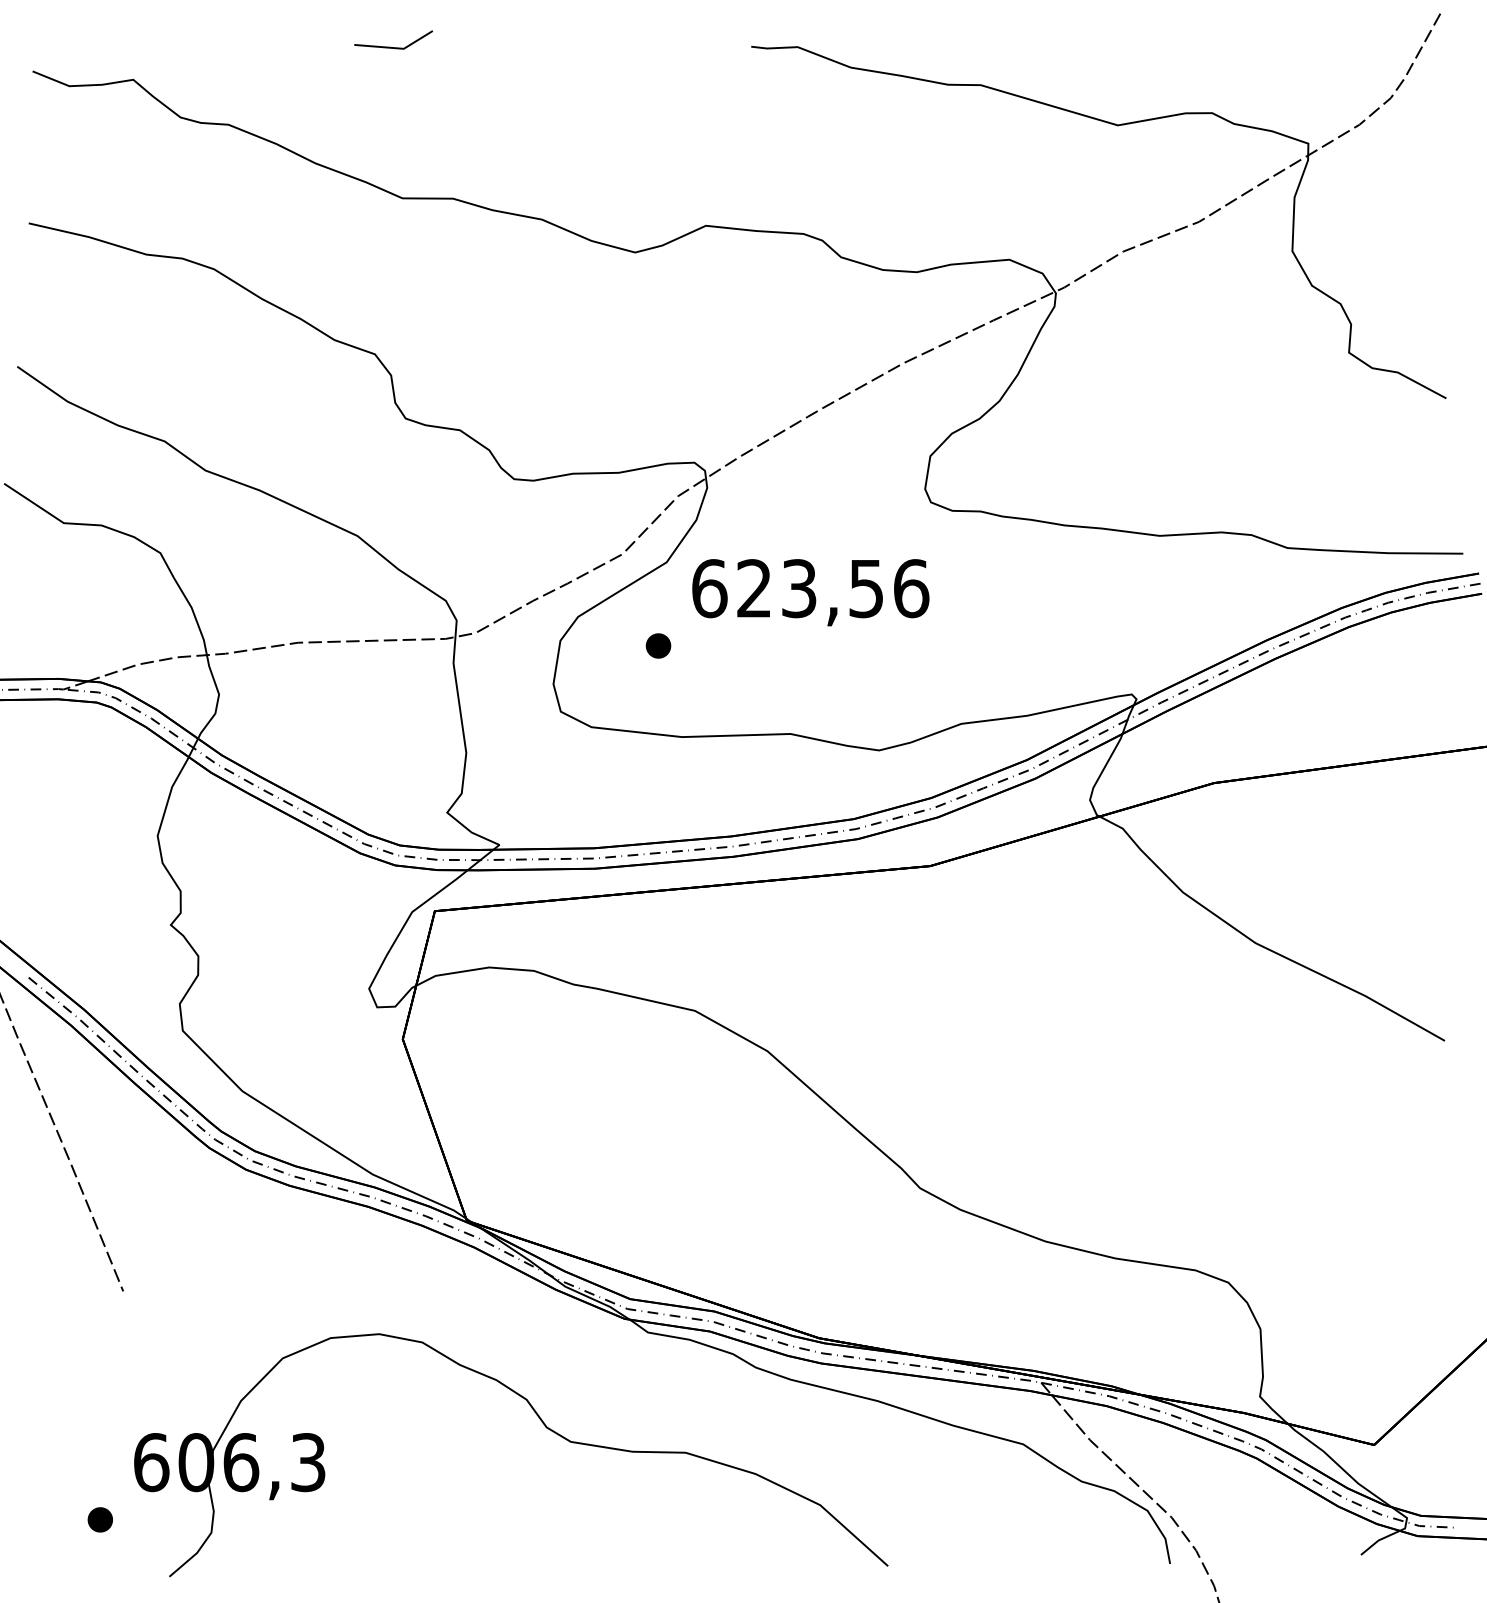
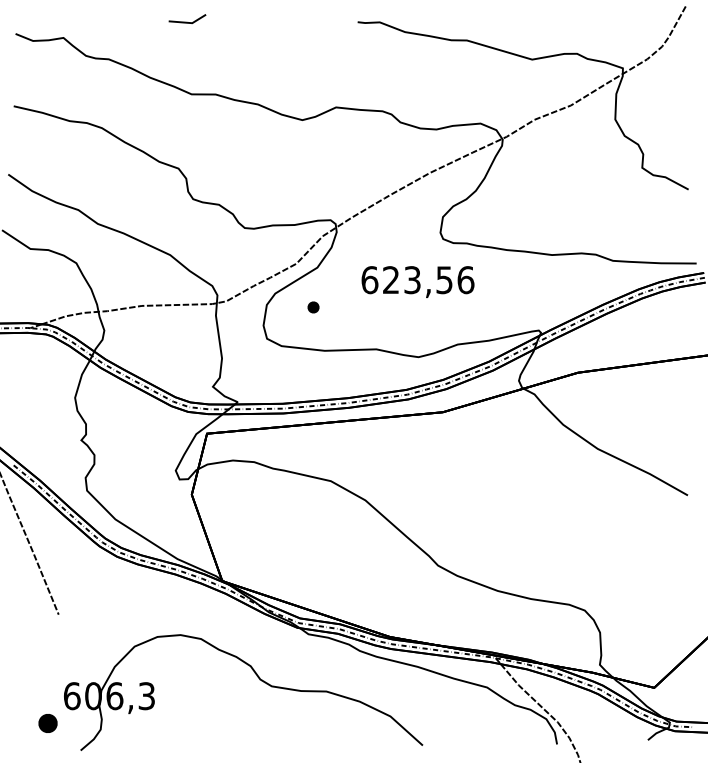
text: (809, 591) -> (417, 281), moved
part: (99, 1519) -> (47, 723), size x1.6

